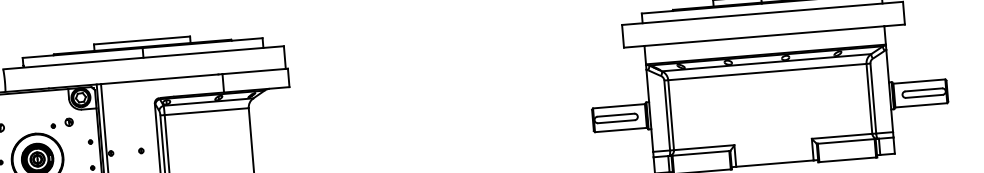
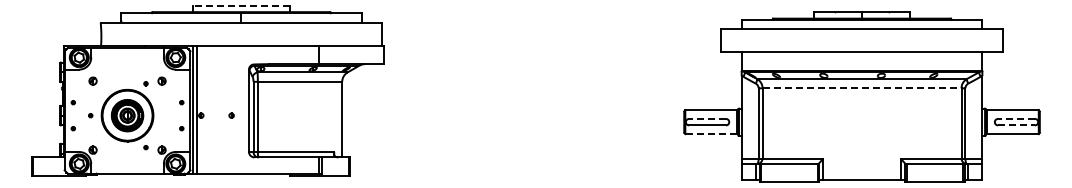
line: (141, 40) -> (240, 5), solid -> dashed
line: (767, 72) -> (862, 88), solid -> dashed
line: (923, 89) -> (1016, 118), solid -> dashed
line: (925, 96) -> (1017, 125), solid -> dashed
line: (615, 114) -> (707, 118), solid -> dashed
line: (620, 130) -> (710, 134), solid -> dashed

